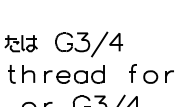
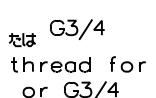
part: (89, 44) -> (77, 29), moved

